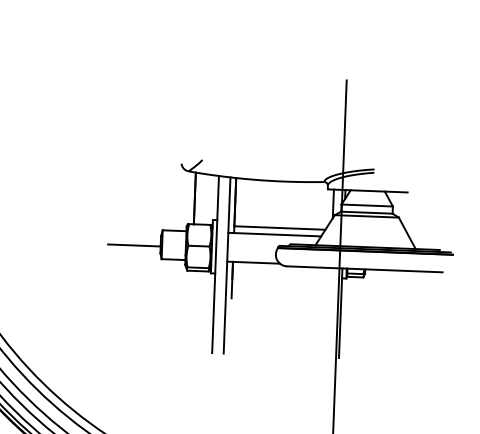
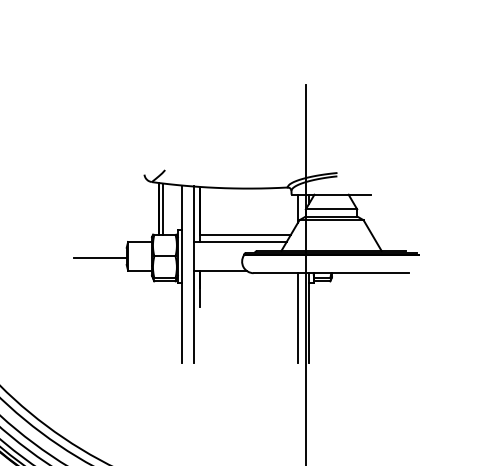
line: (199, 198) -> (163, 208), added
line: (329, 312) -> (297, 317), added

